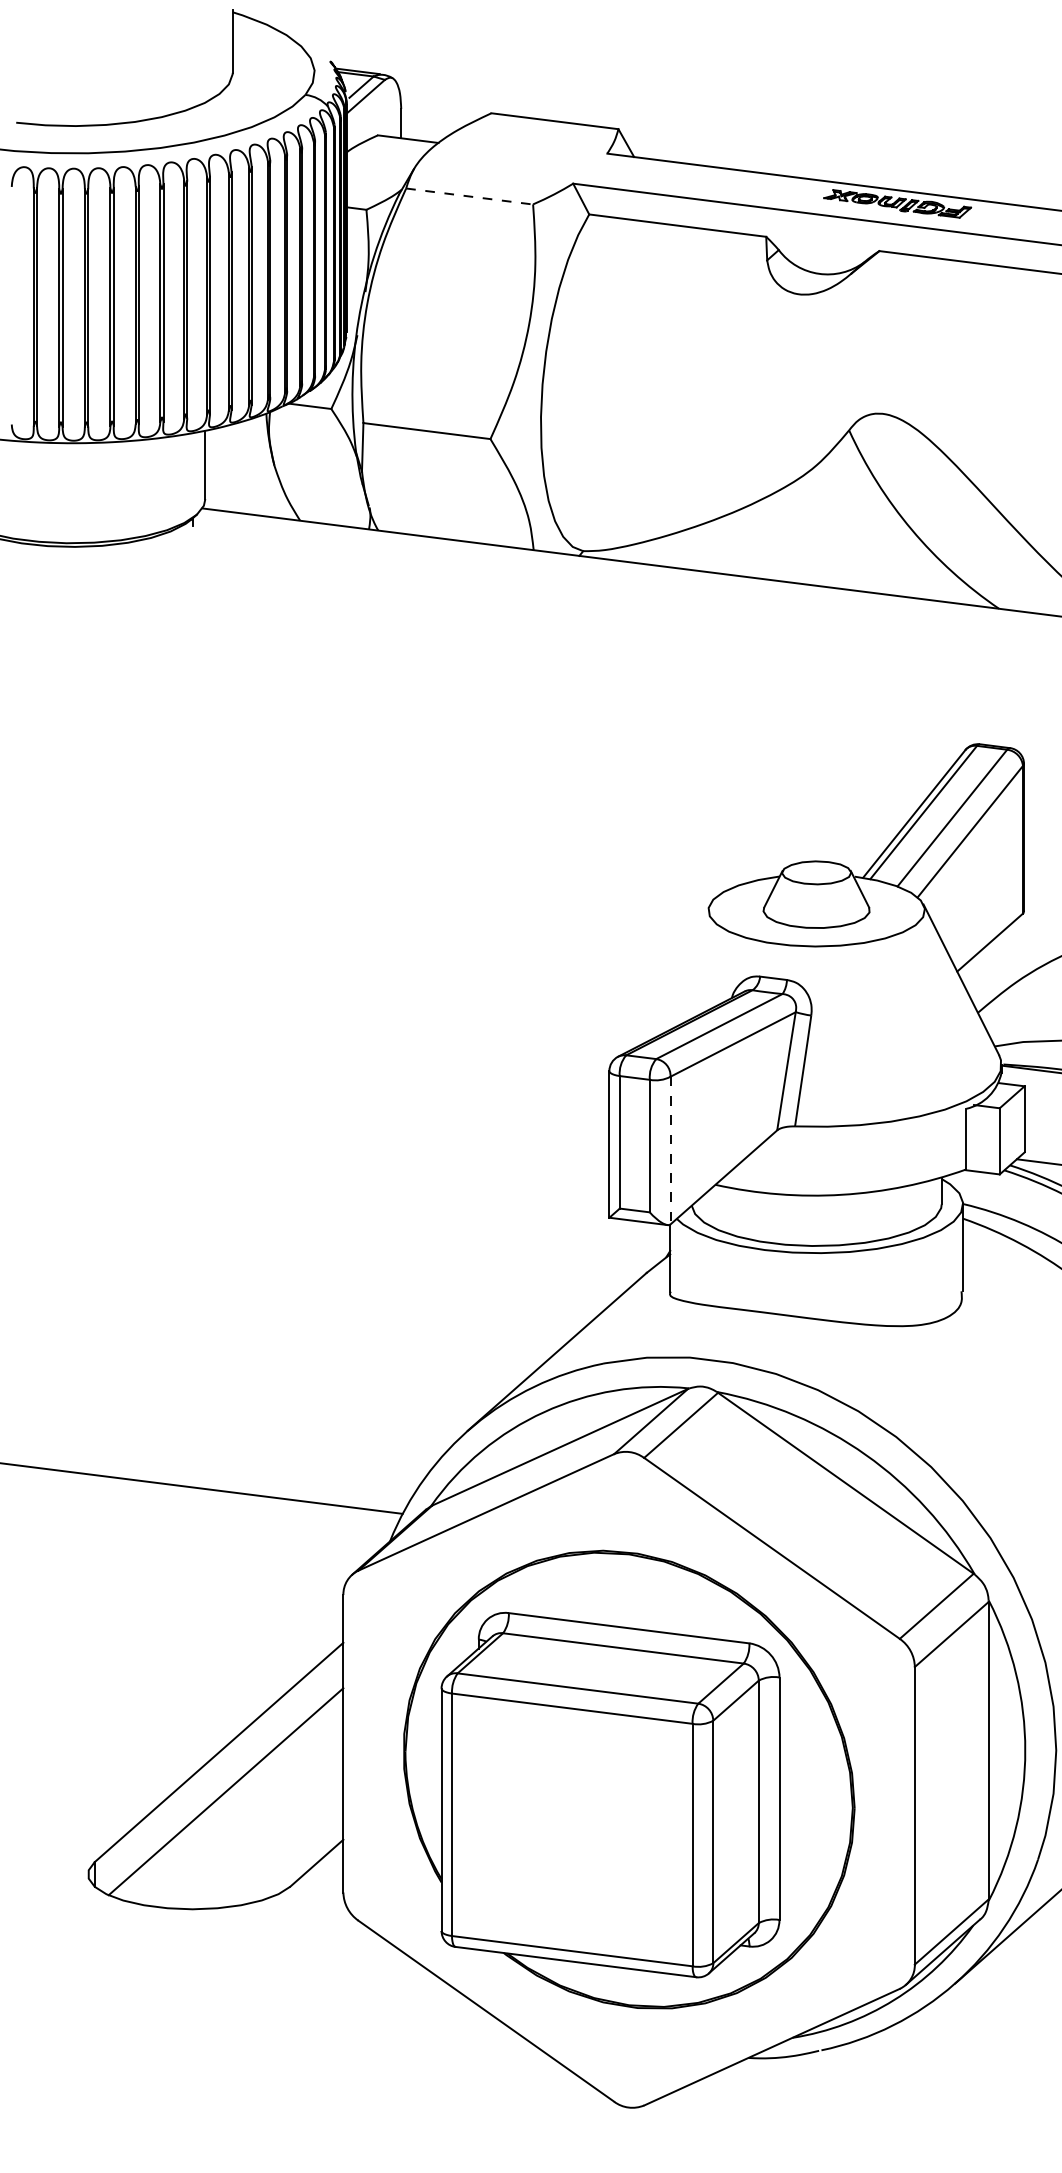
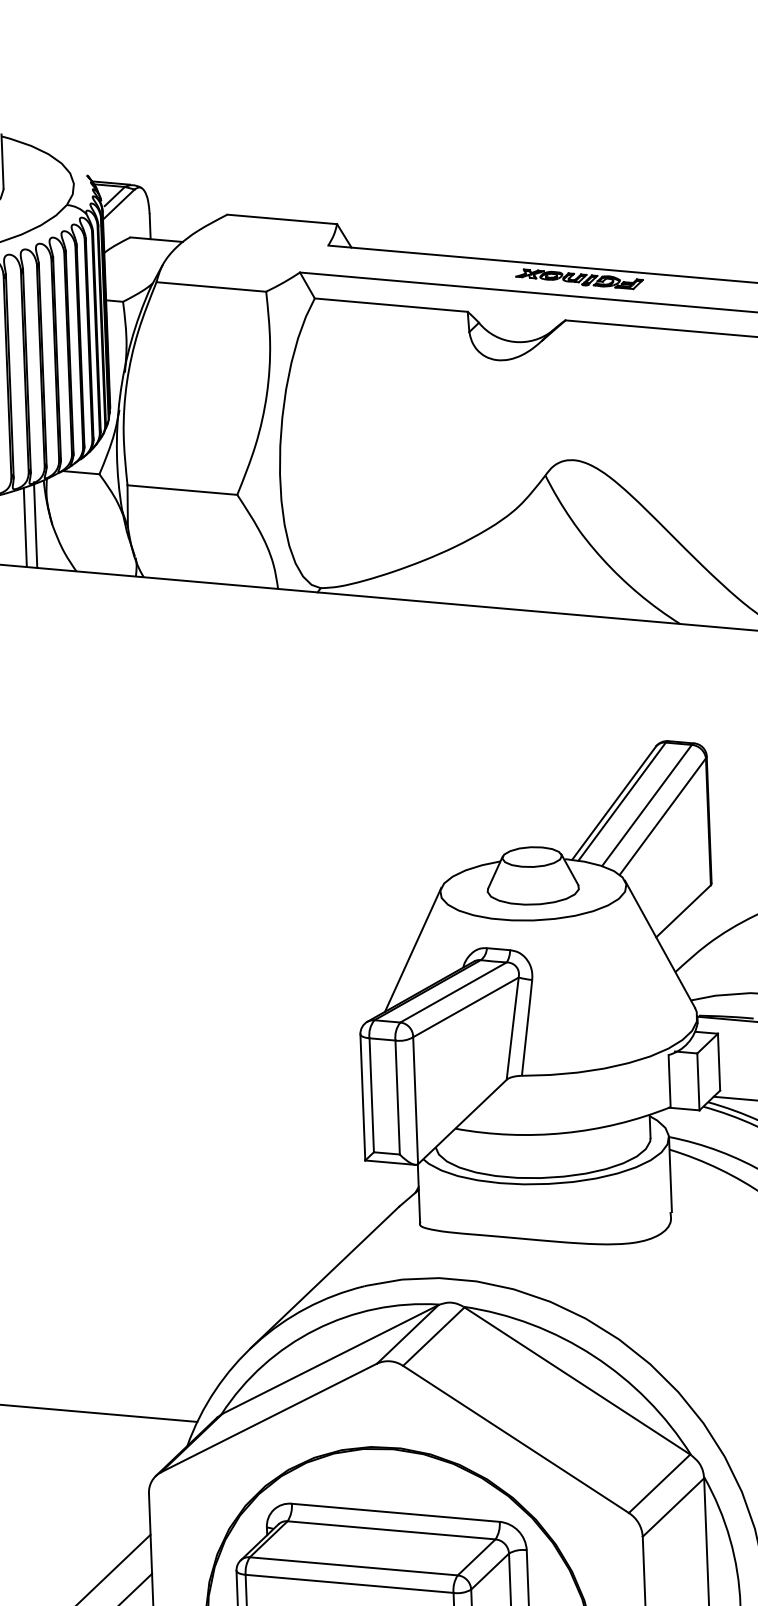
line: (469, 196) -> (211, 286), dashed -> solid
line: (254, 465) -> (35, 525), added
line: (242, 467) -> (25, 527), added
line: (673, 975) -> (412, 950), added
line: (670, 1150) -> (415, 1100), dashed -> solid

